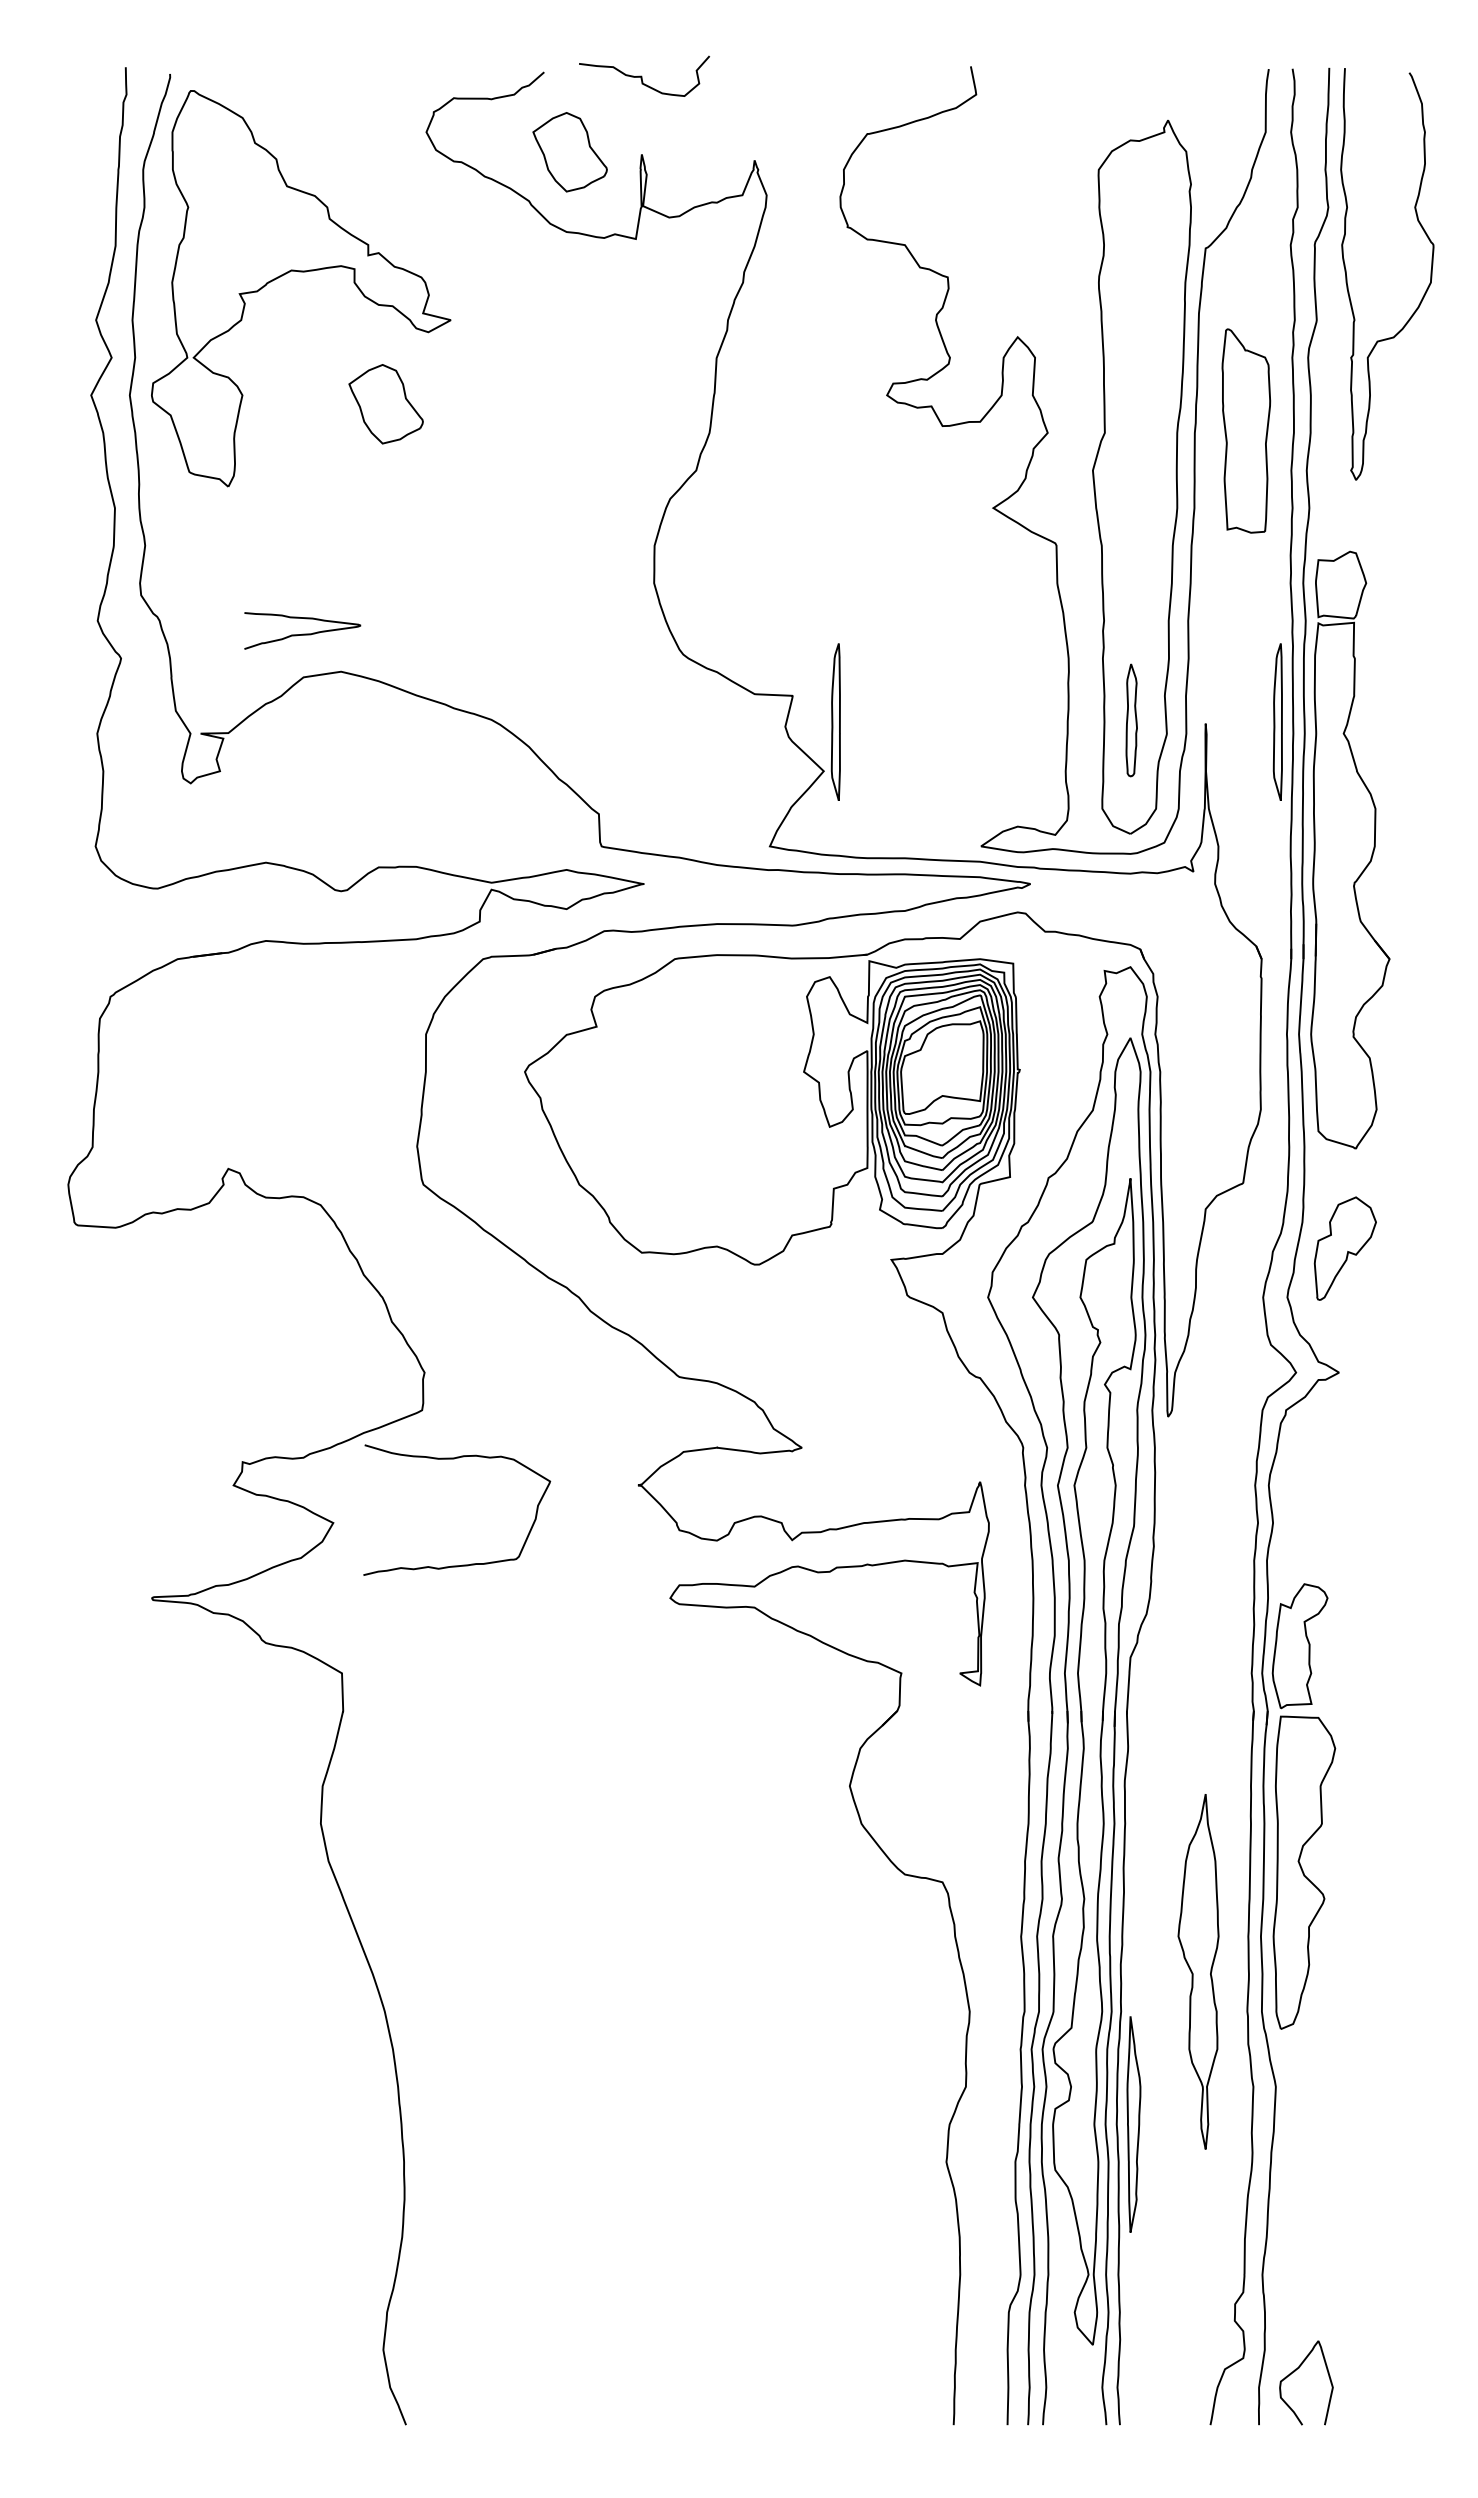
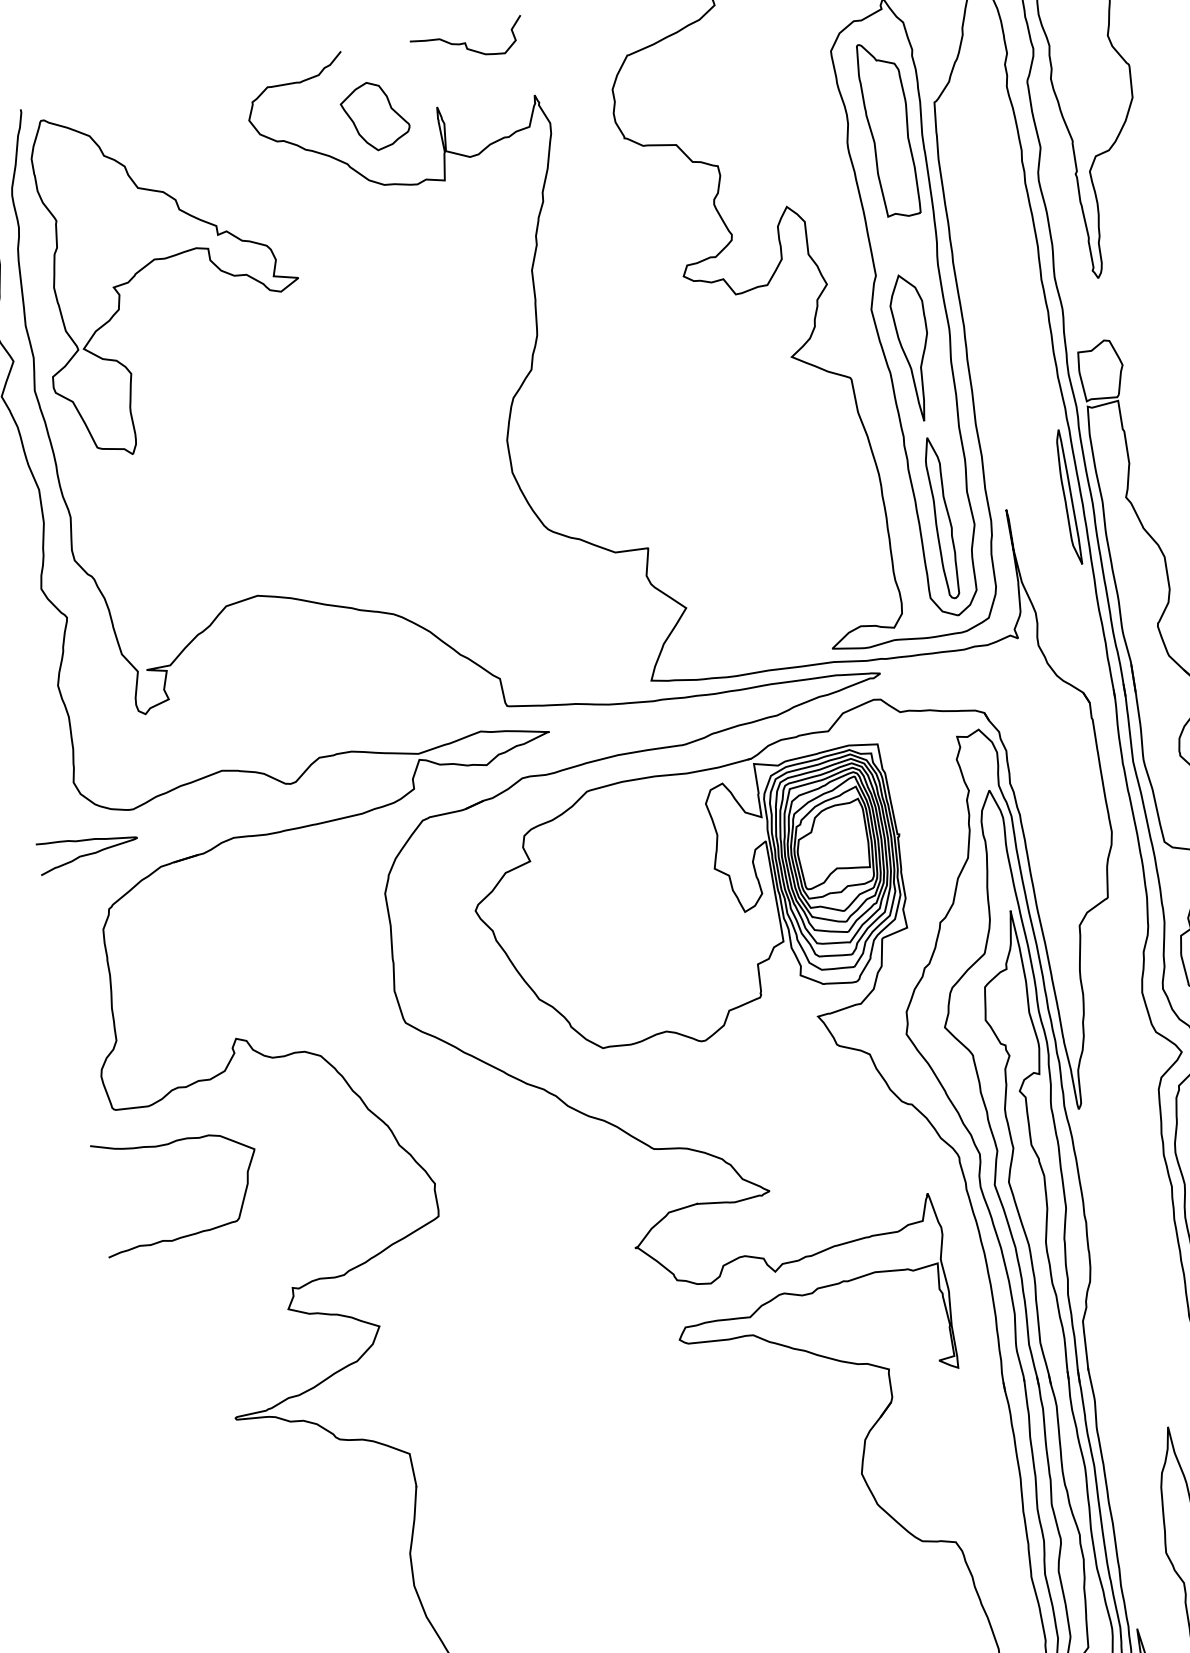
curve: (642, 76) -> (466, 42), moved
part: (385, 404) -> (255, 360), removed
part: (1246, 430) -> (889, 128), moved
part: (1133, 521) -> (913, 347), added
curve: (302, 633) -> (88, 853), moved
part: (1131, 720) -> (942, 518), size x1.67
part: (835, 721) -> (688, 563), removed
curve: (454, 1459) -> (169, 1144), moved

